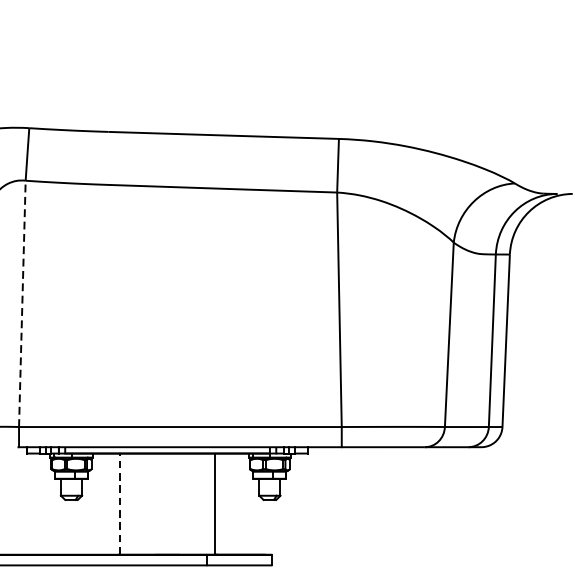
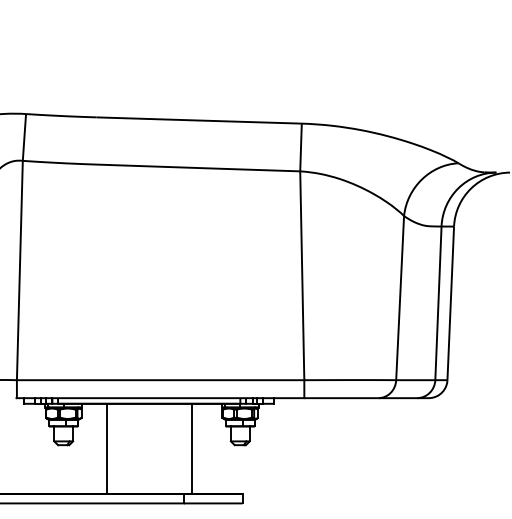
line: (21, 303) -> (19, 270), dashed -> solid
line: (119, 503) -> (106, 448), dashed -> solid

